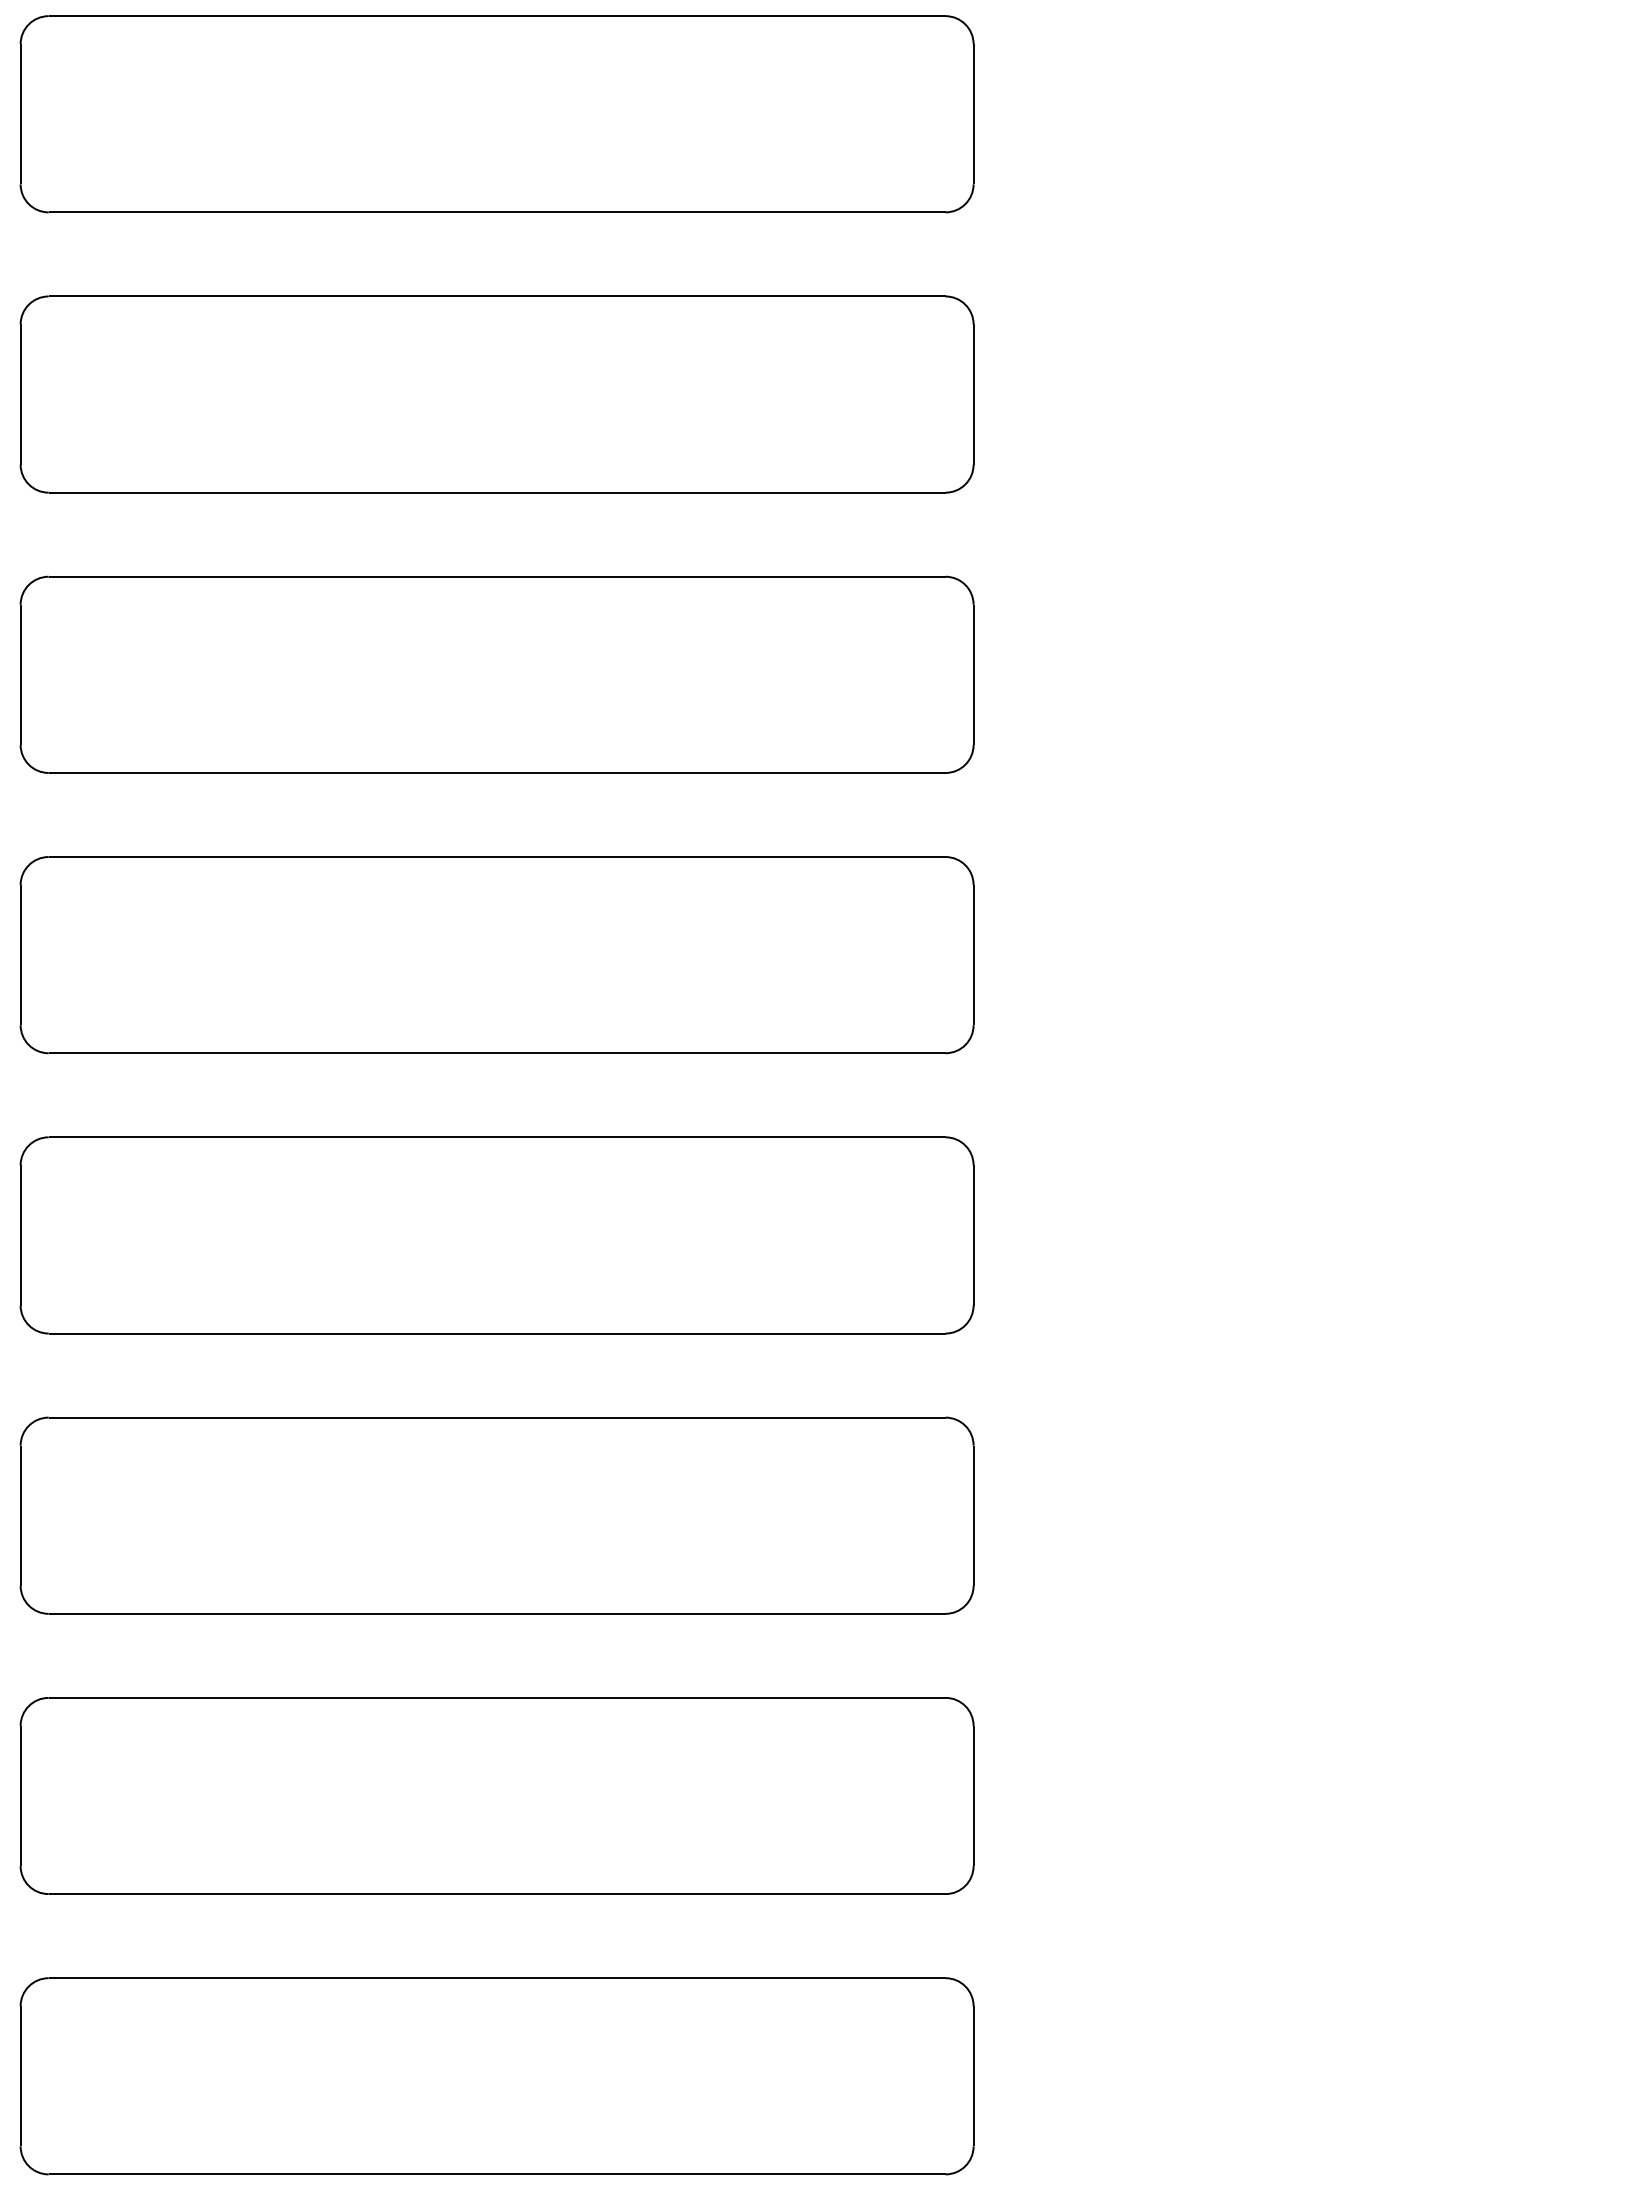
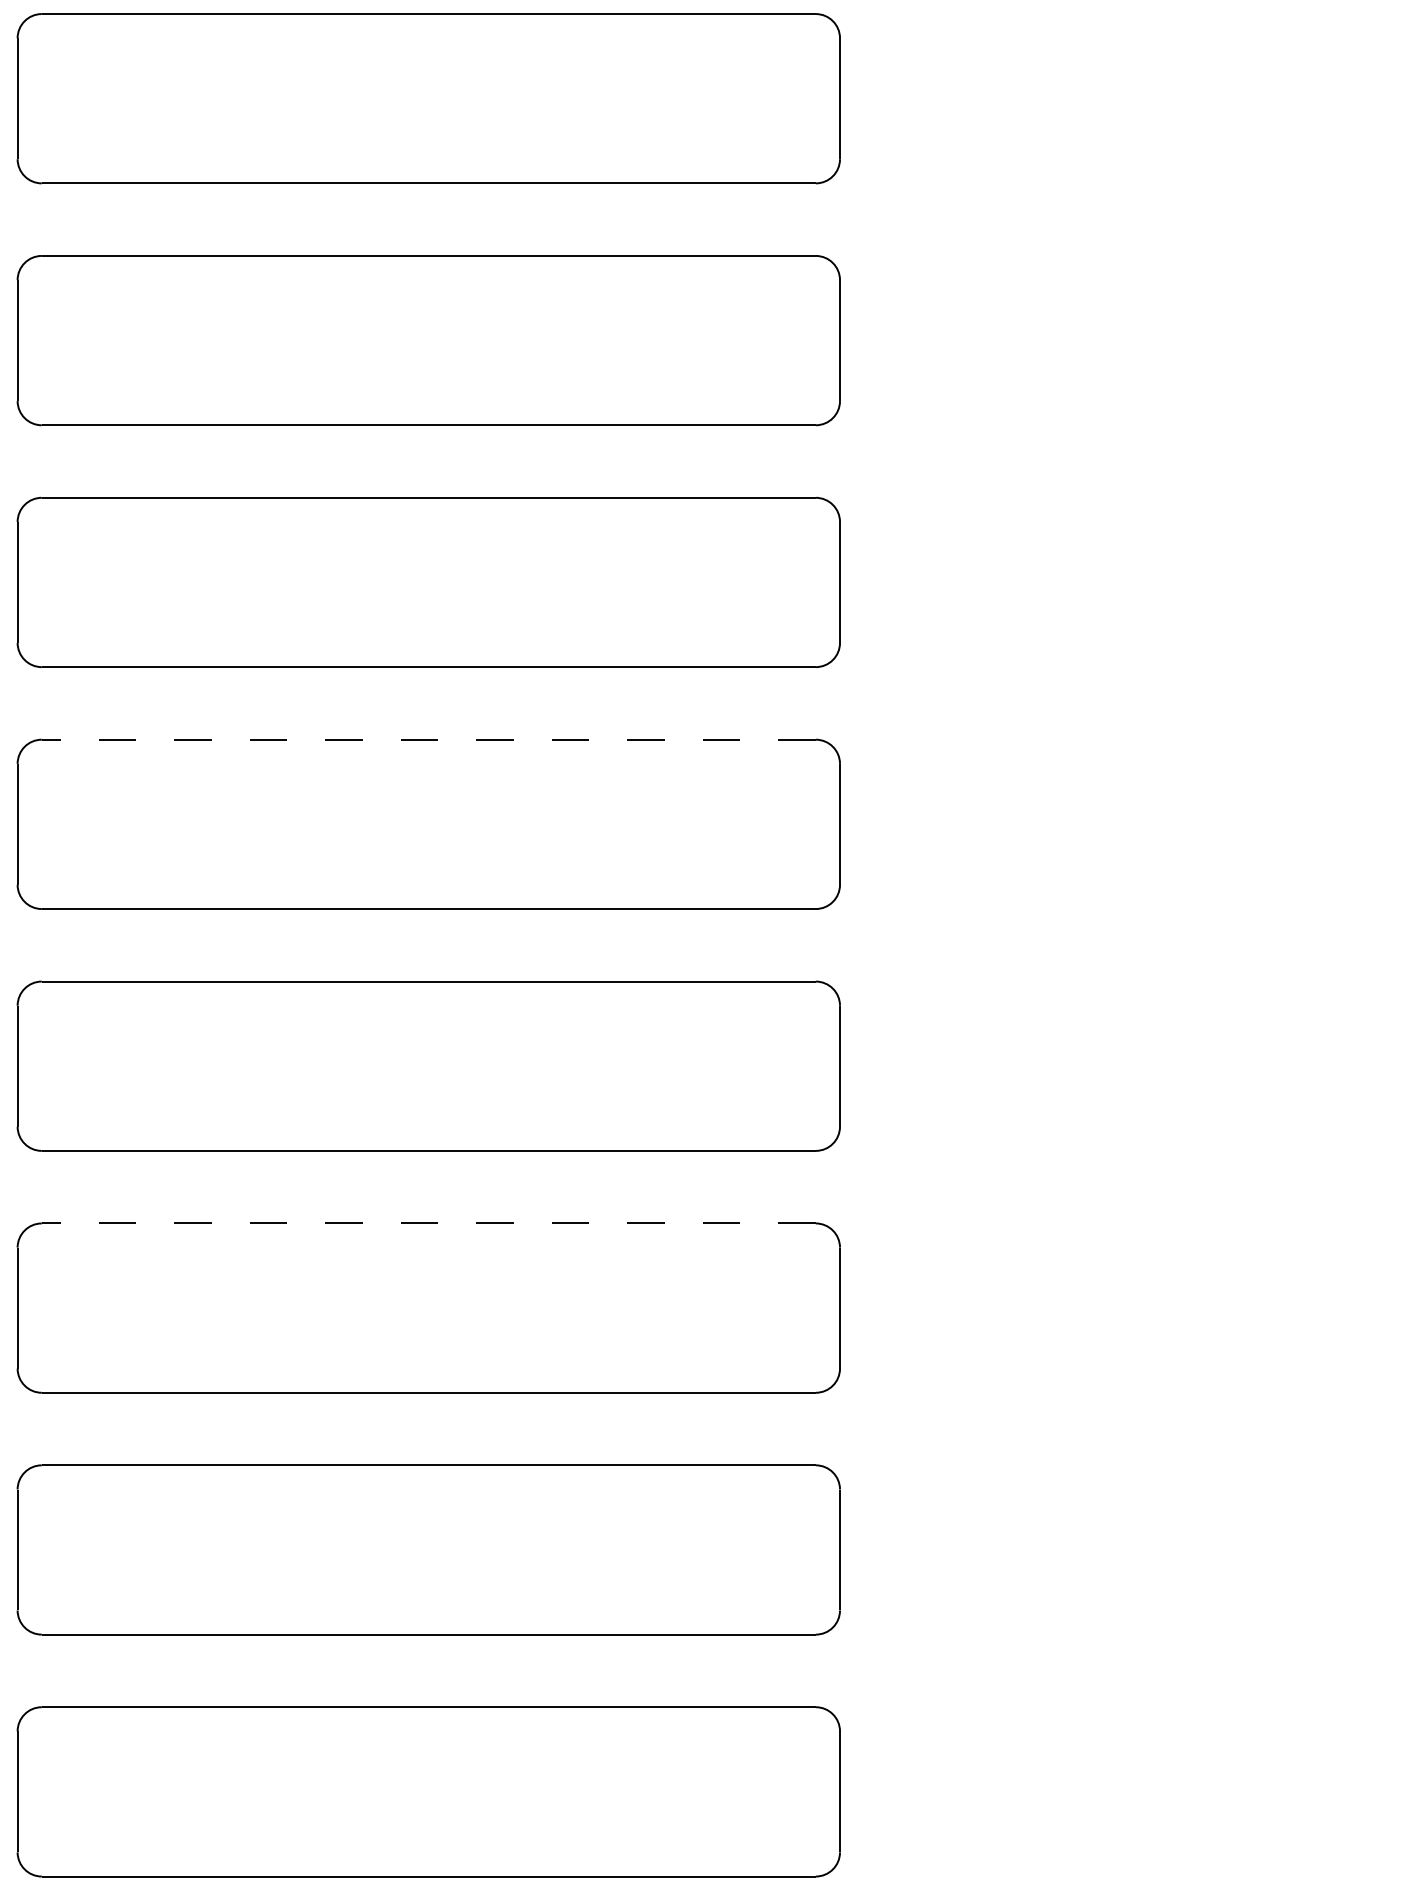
line: (496, 856) -> (428, 739), solid -> dashed
line: (496, 1417) -> (428, 1223), solid -> dashed

